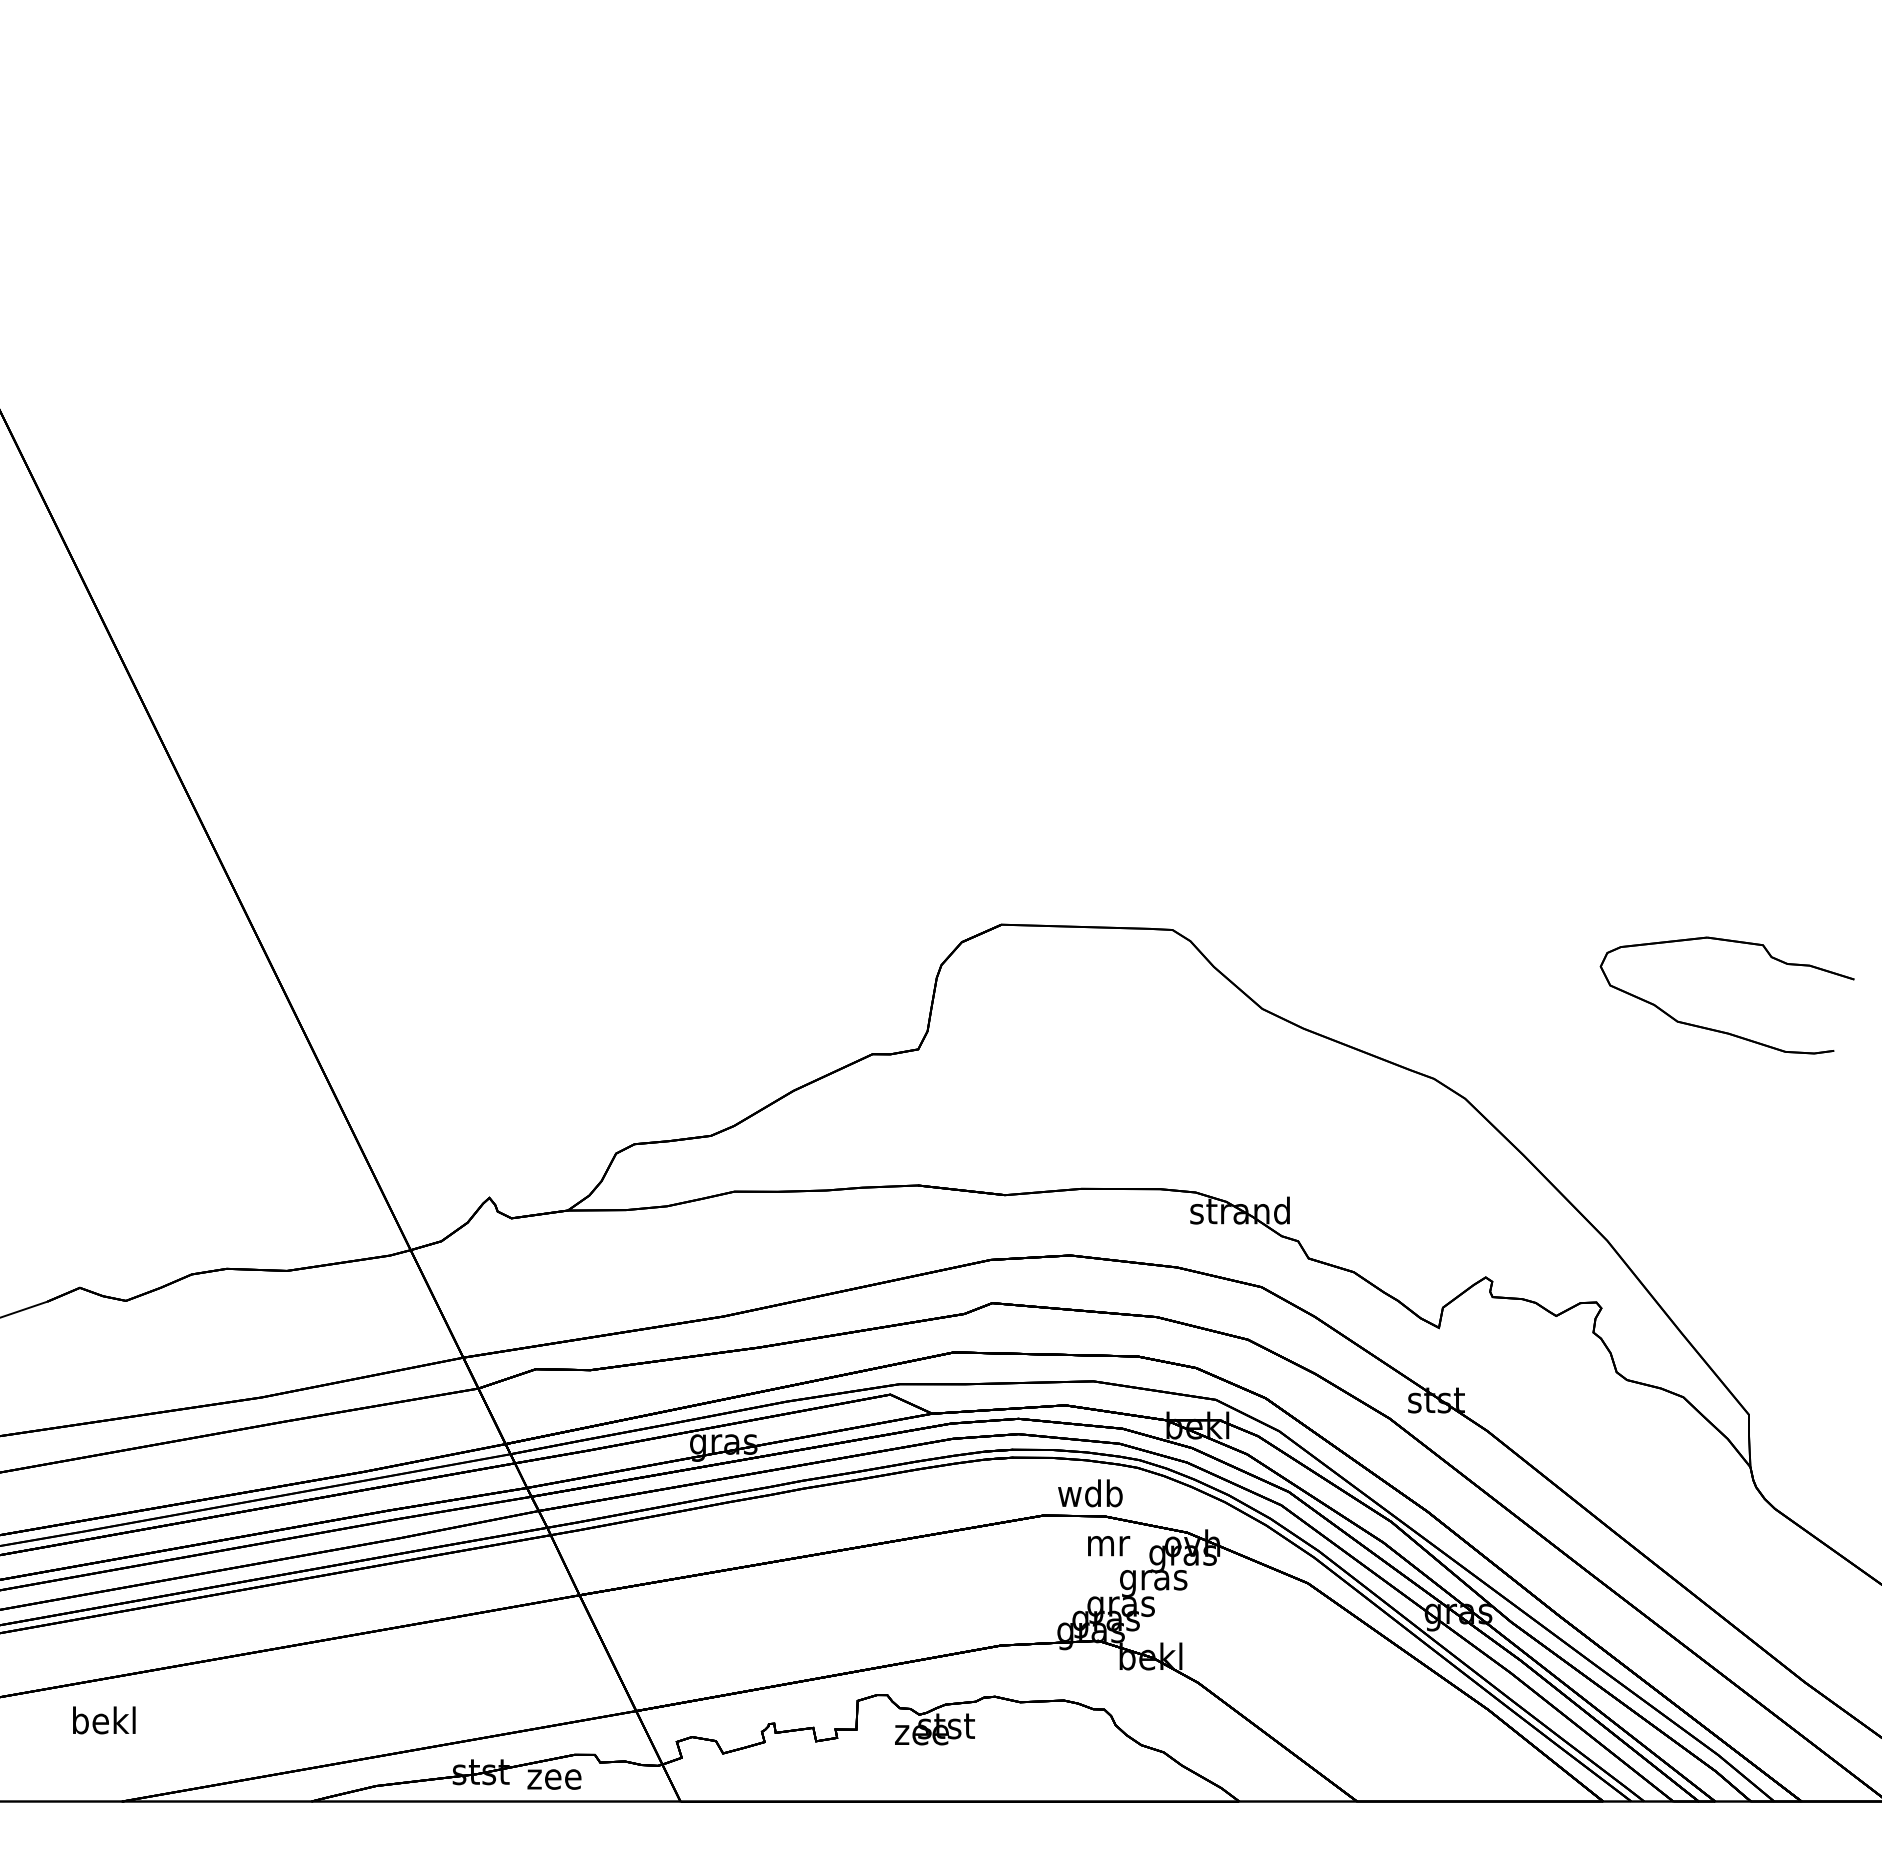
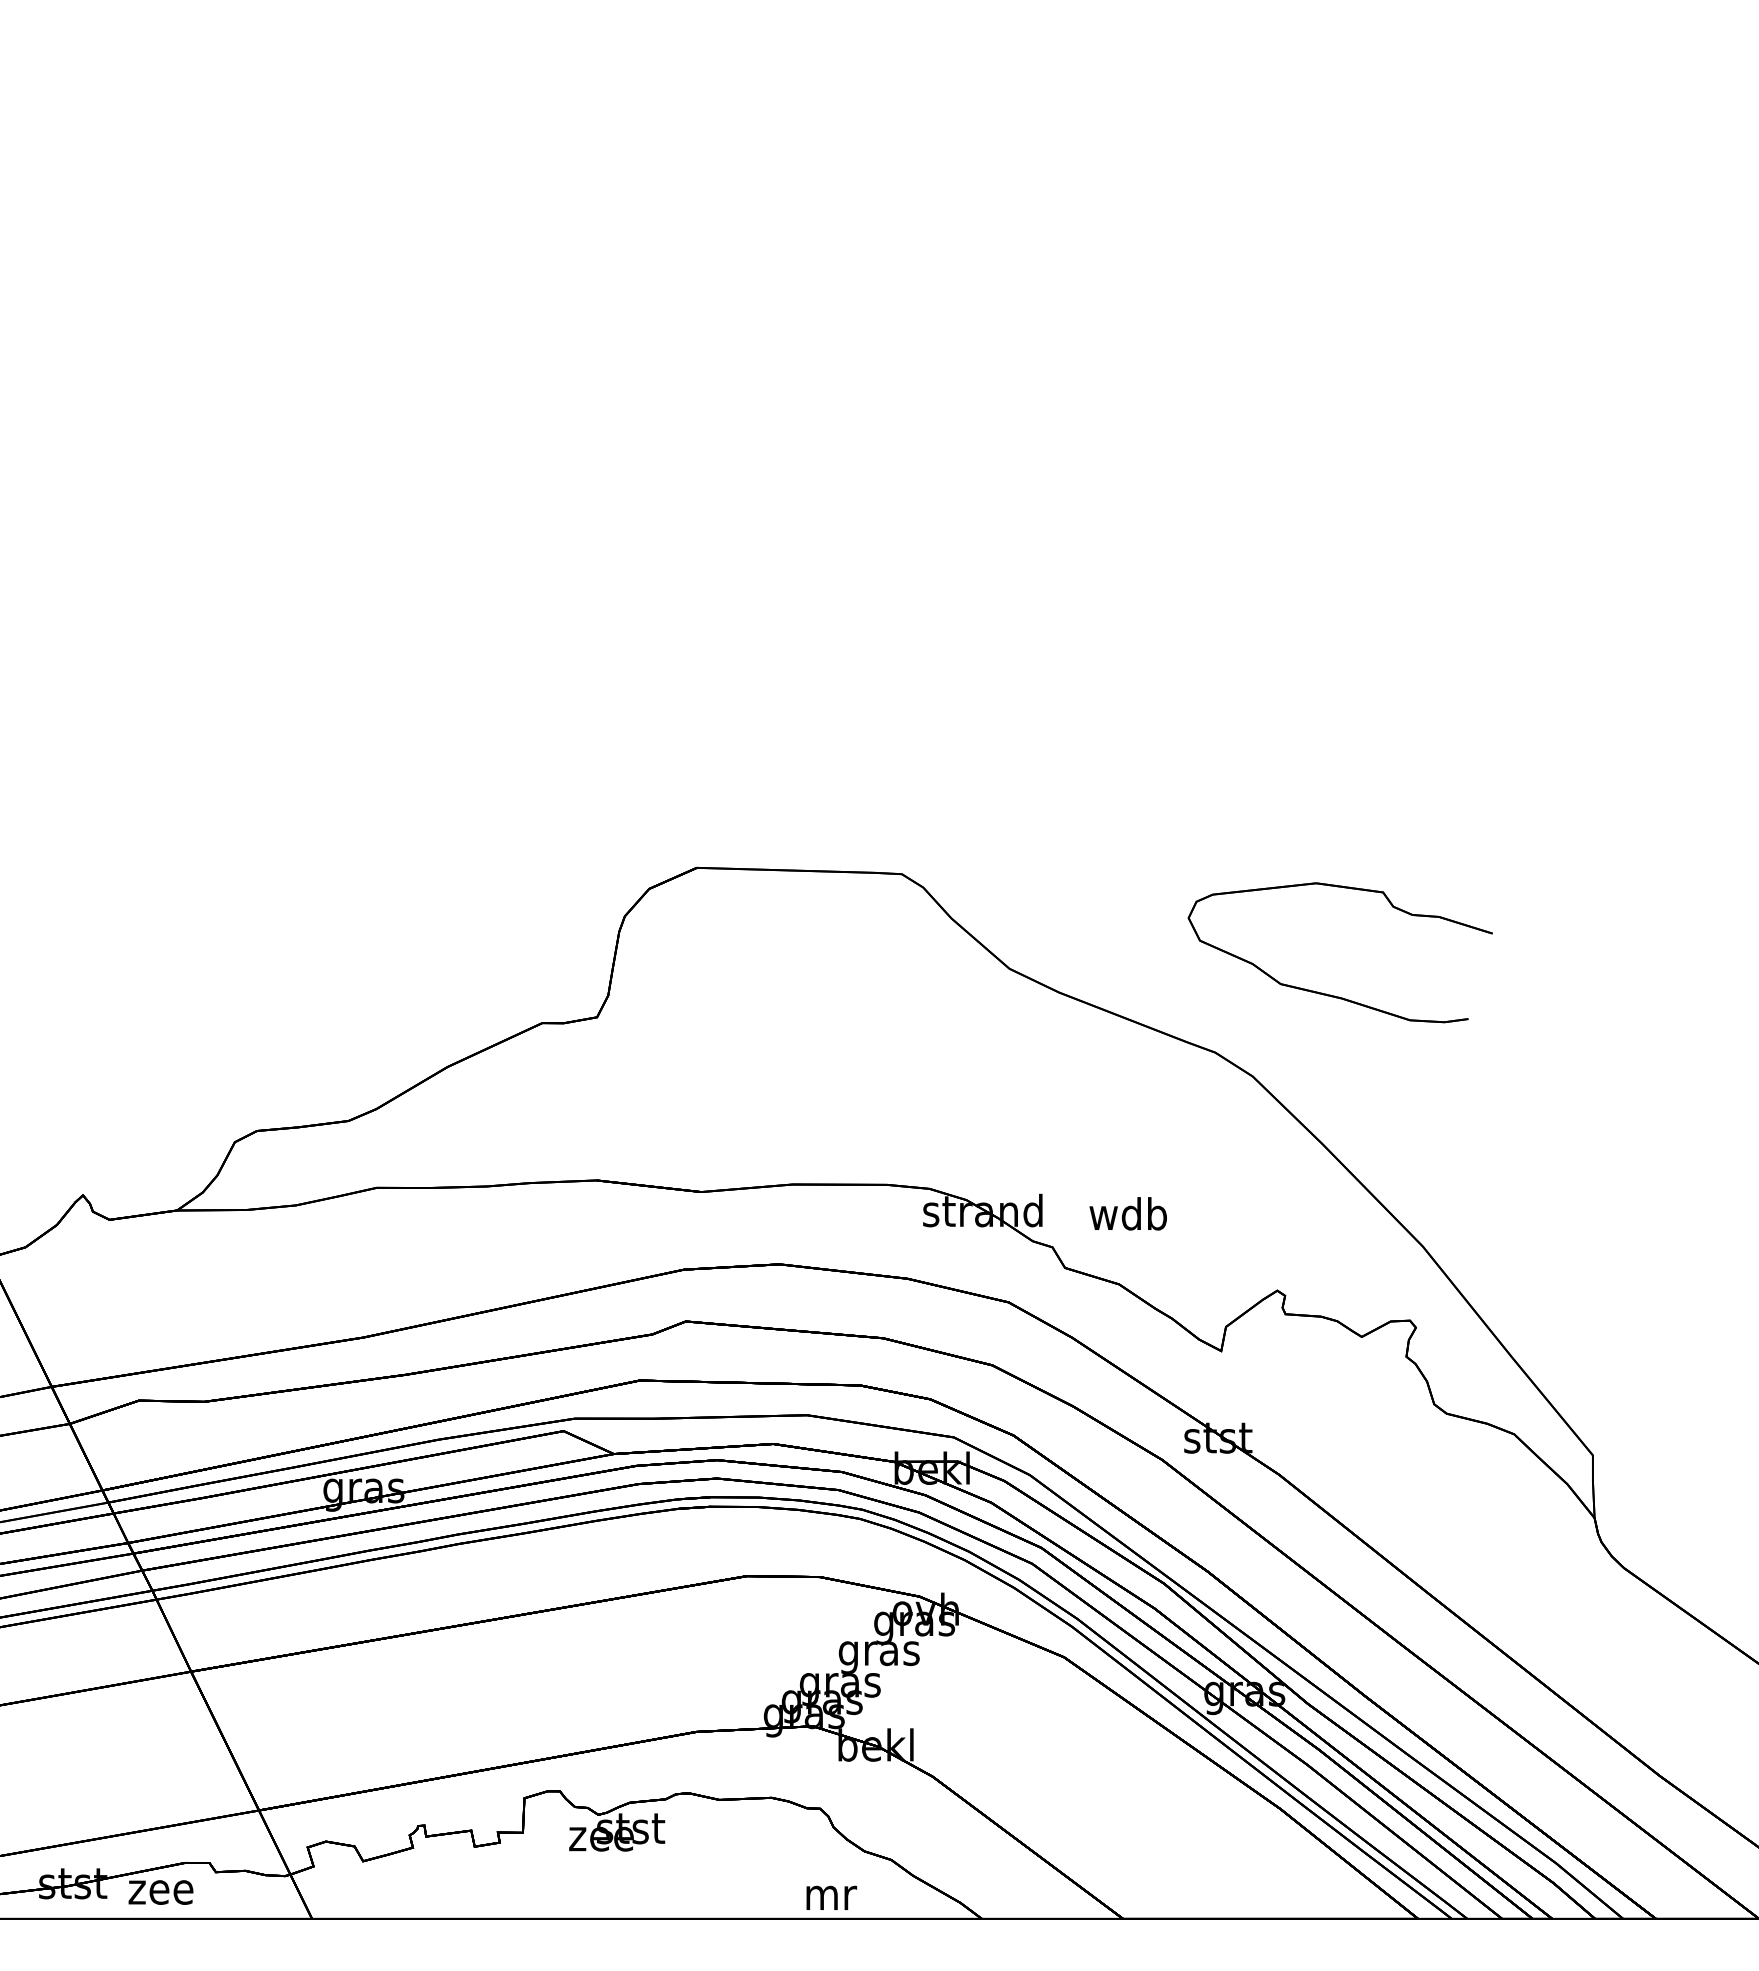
part: (1716, 1029) -> (1327, 993), moved
text: (1090, 1493) -> (1128, 1214), moved
text: (1109, 1546) -> (832, 1898), moved

